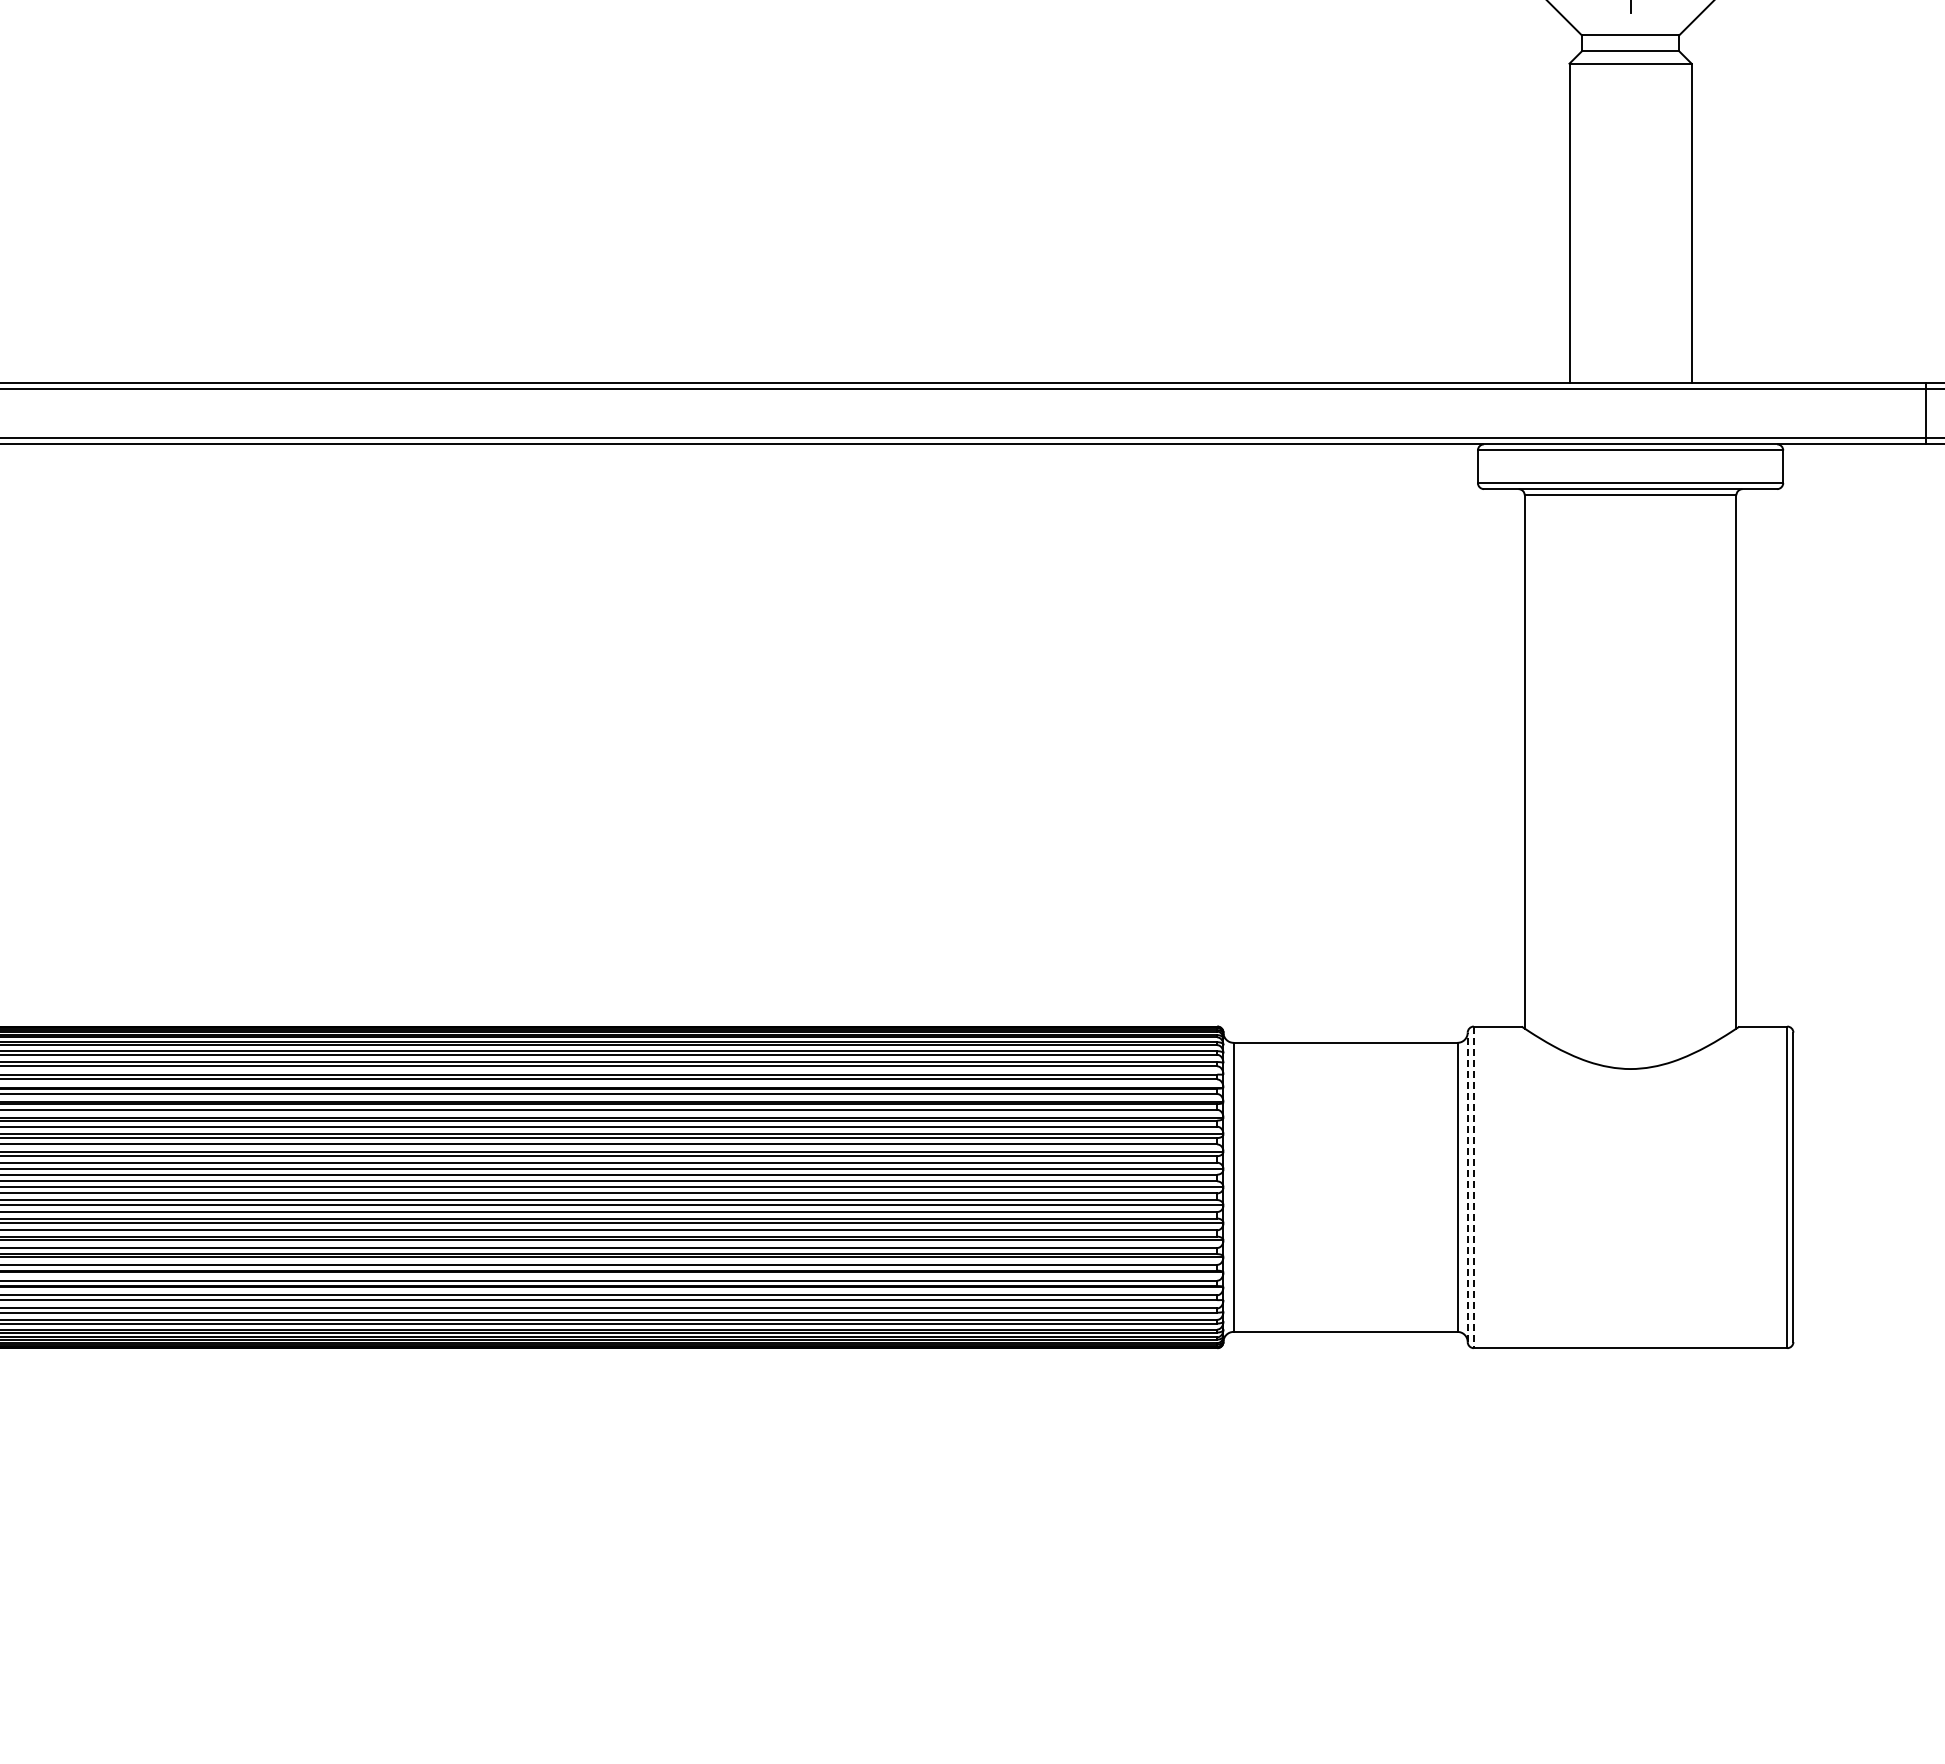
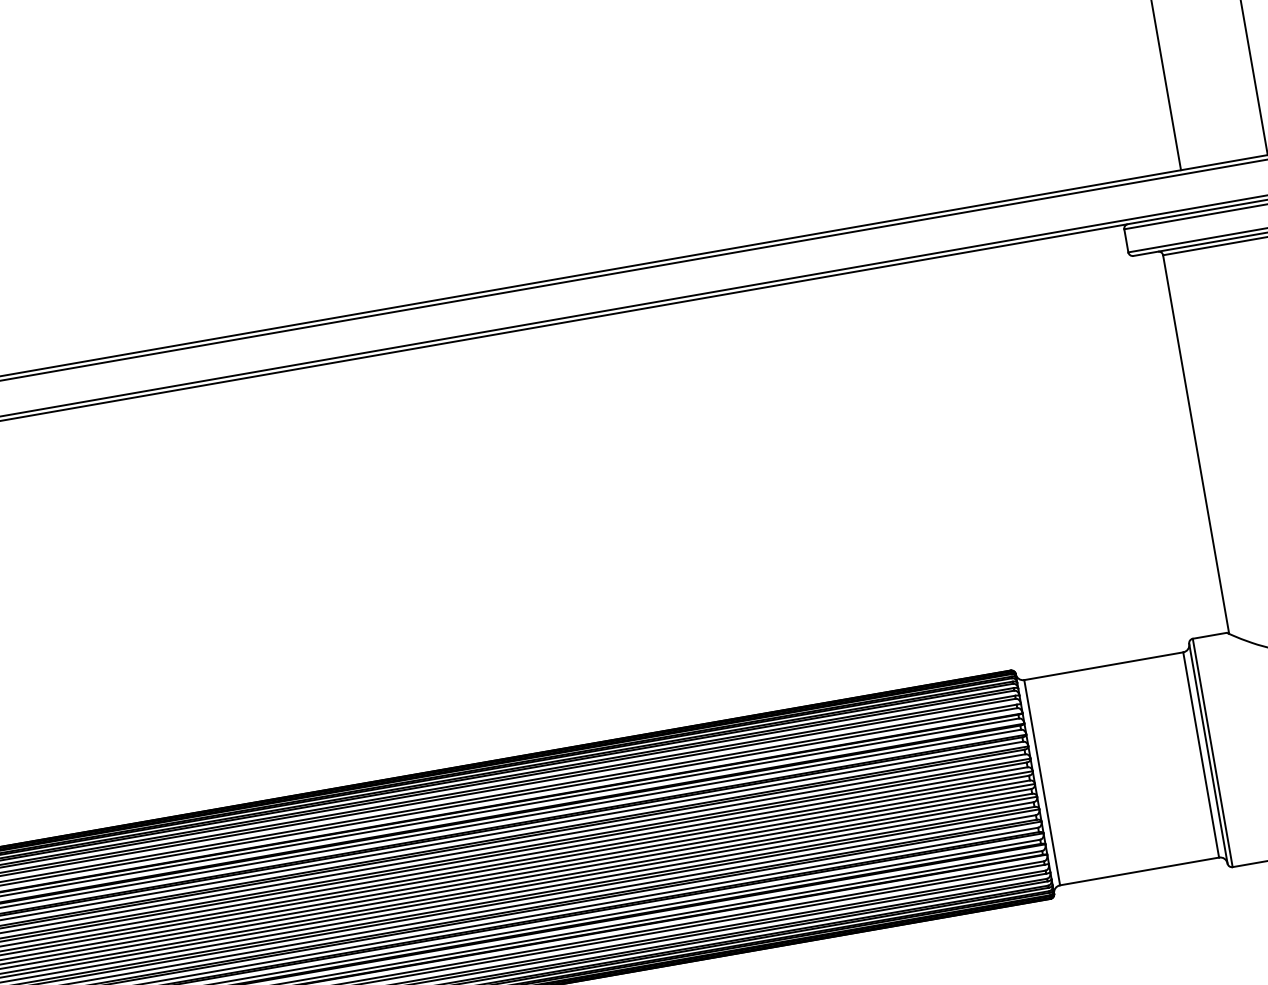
line: (1467, 1187) -> (1208, 753), dashed -> solid
line: (1473, 1187) -> (1212, 753), dashed -> solid

